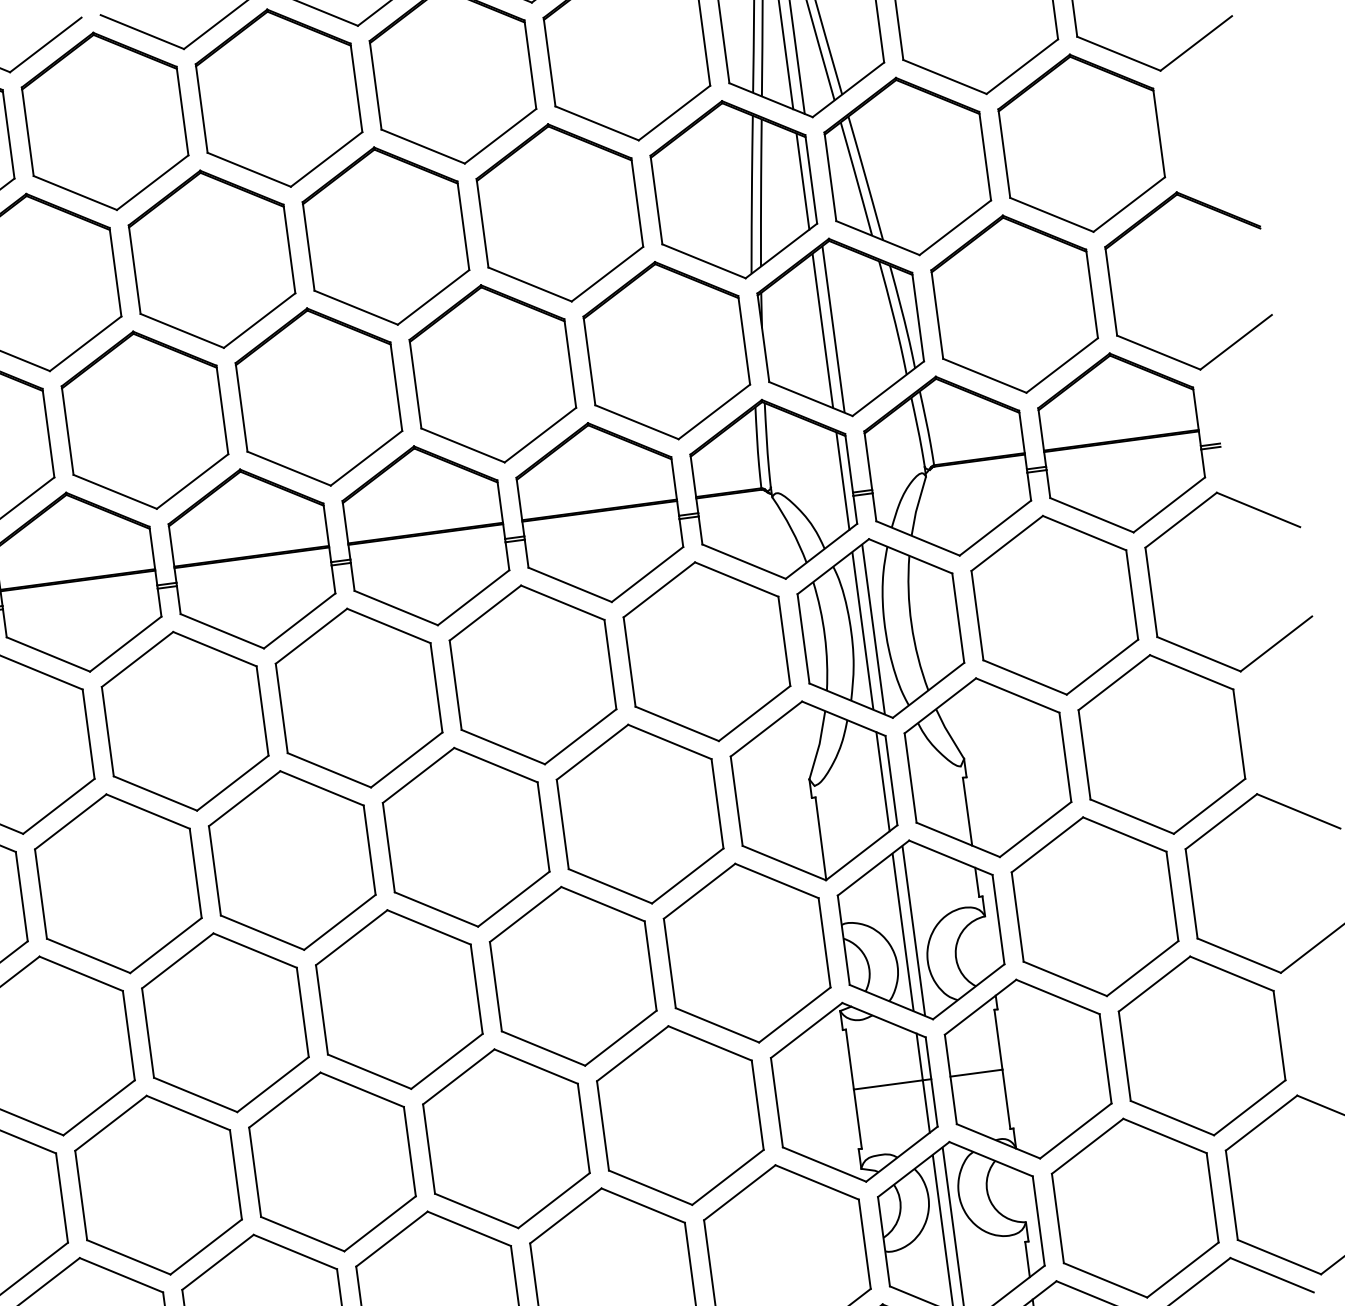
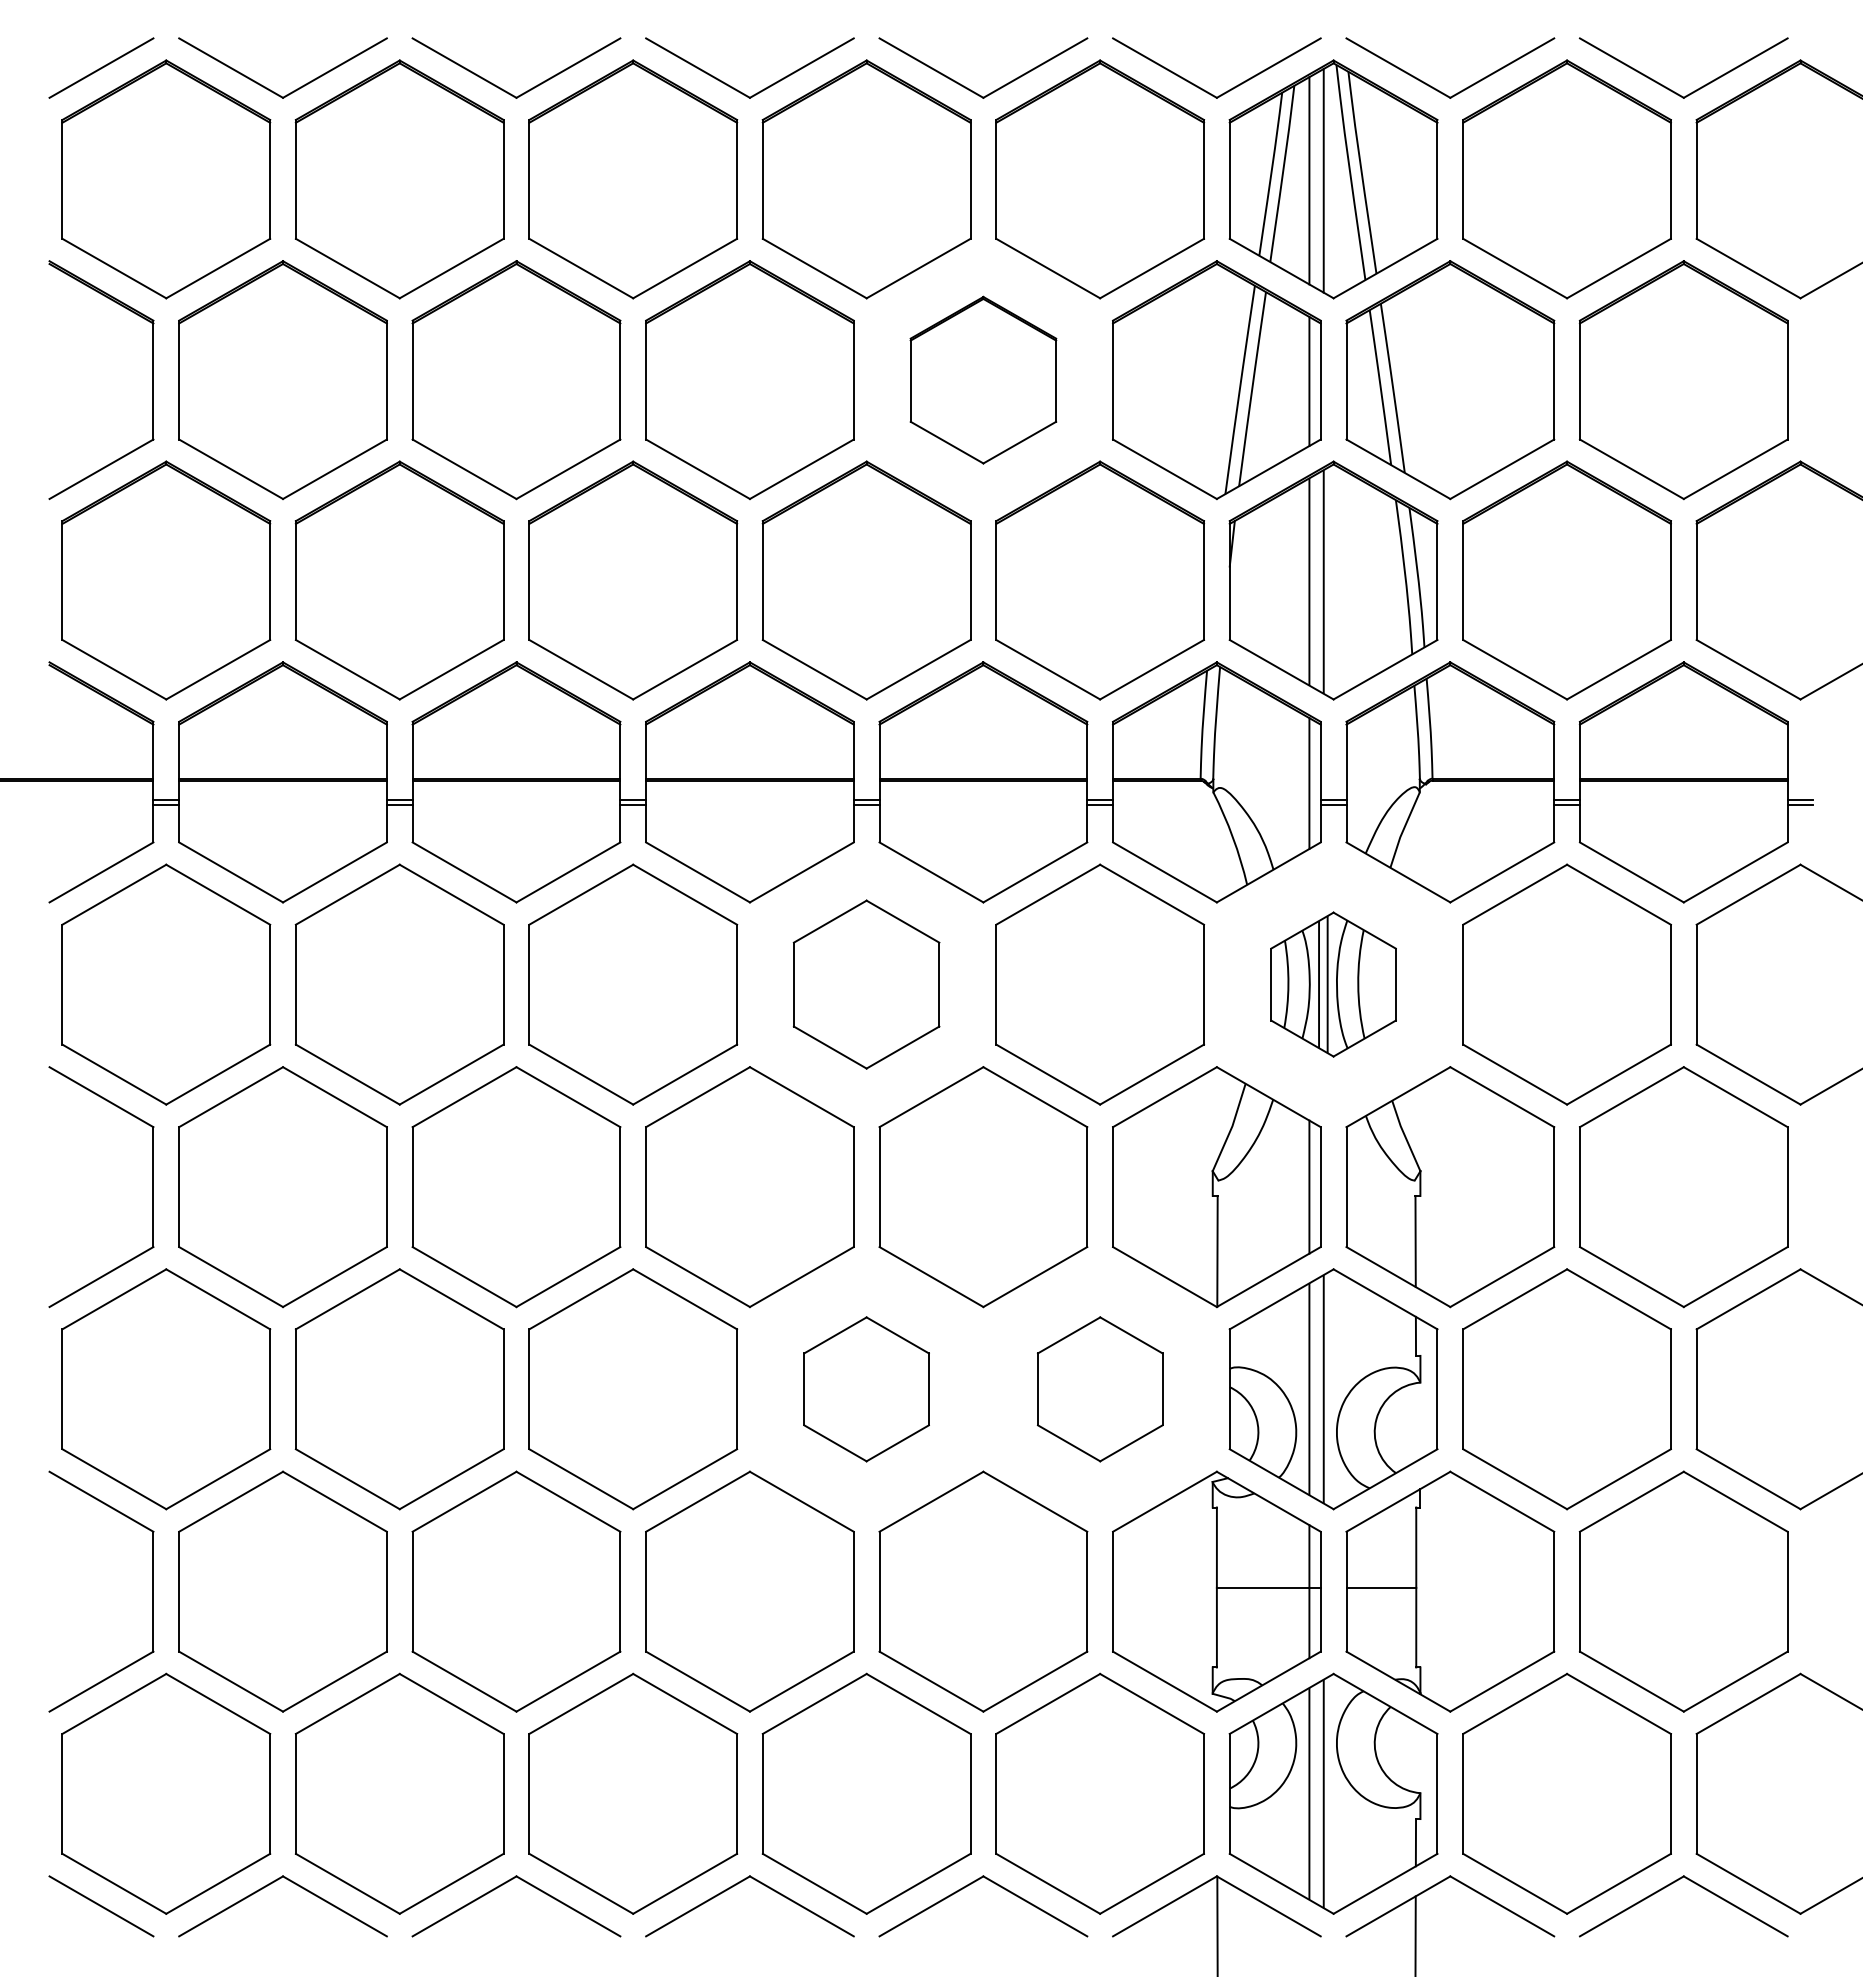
part: (560, 213) -> (983, 380), size x0.7
part: (880, 628) -> (1333, 984), size x0.6
part: (532, 674) -> (866, 984), size x0.7
part: (747, 953) -> (1100, 1389), size x0.6
part: (573, 976) -> (866, 1389), size x0.6

